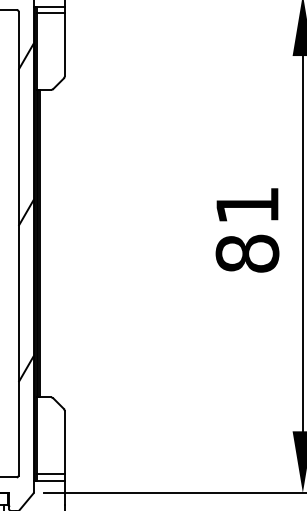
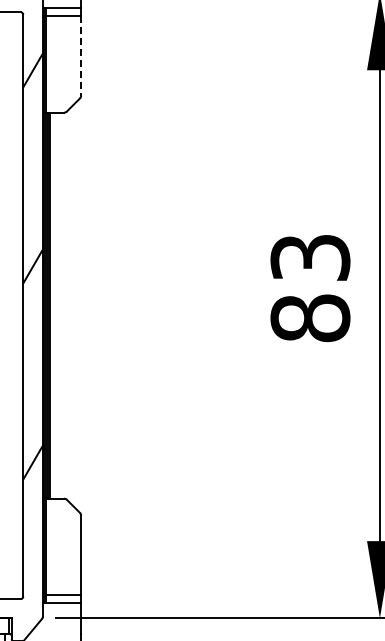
line: (65, 44) -> (81, 55), solid -> dashed
text: (247, 205) -> (310, 257), 81 -> 83

